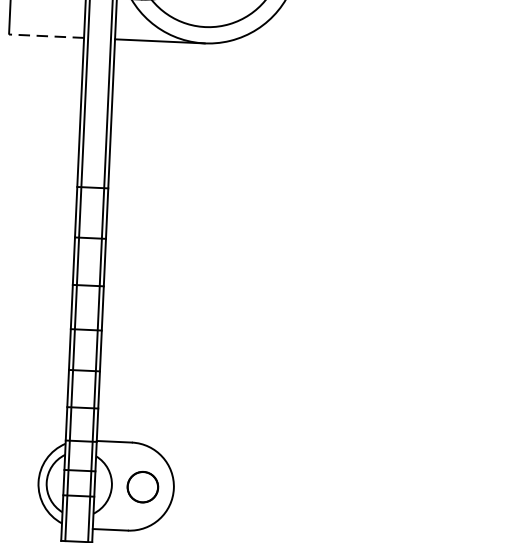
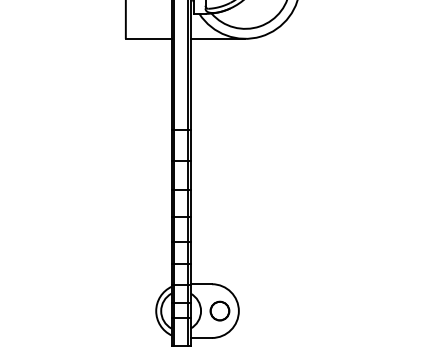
line: (46, 35) -> (148, 38), dashed -> solid

